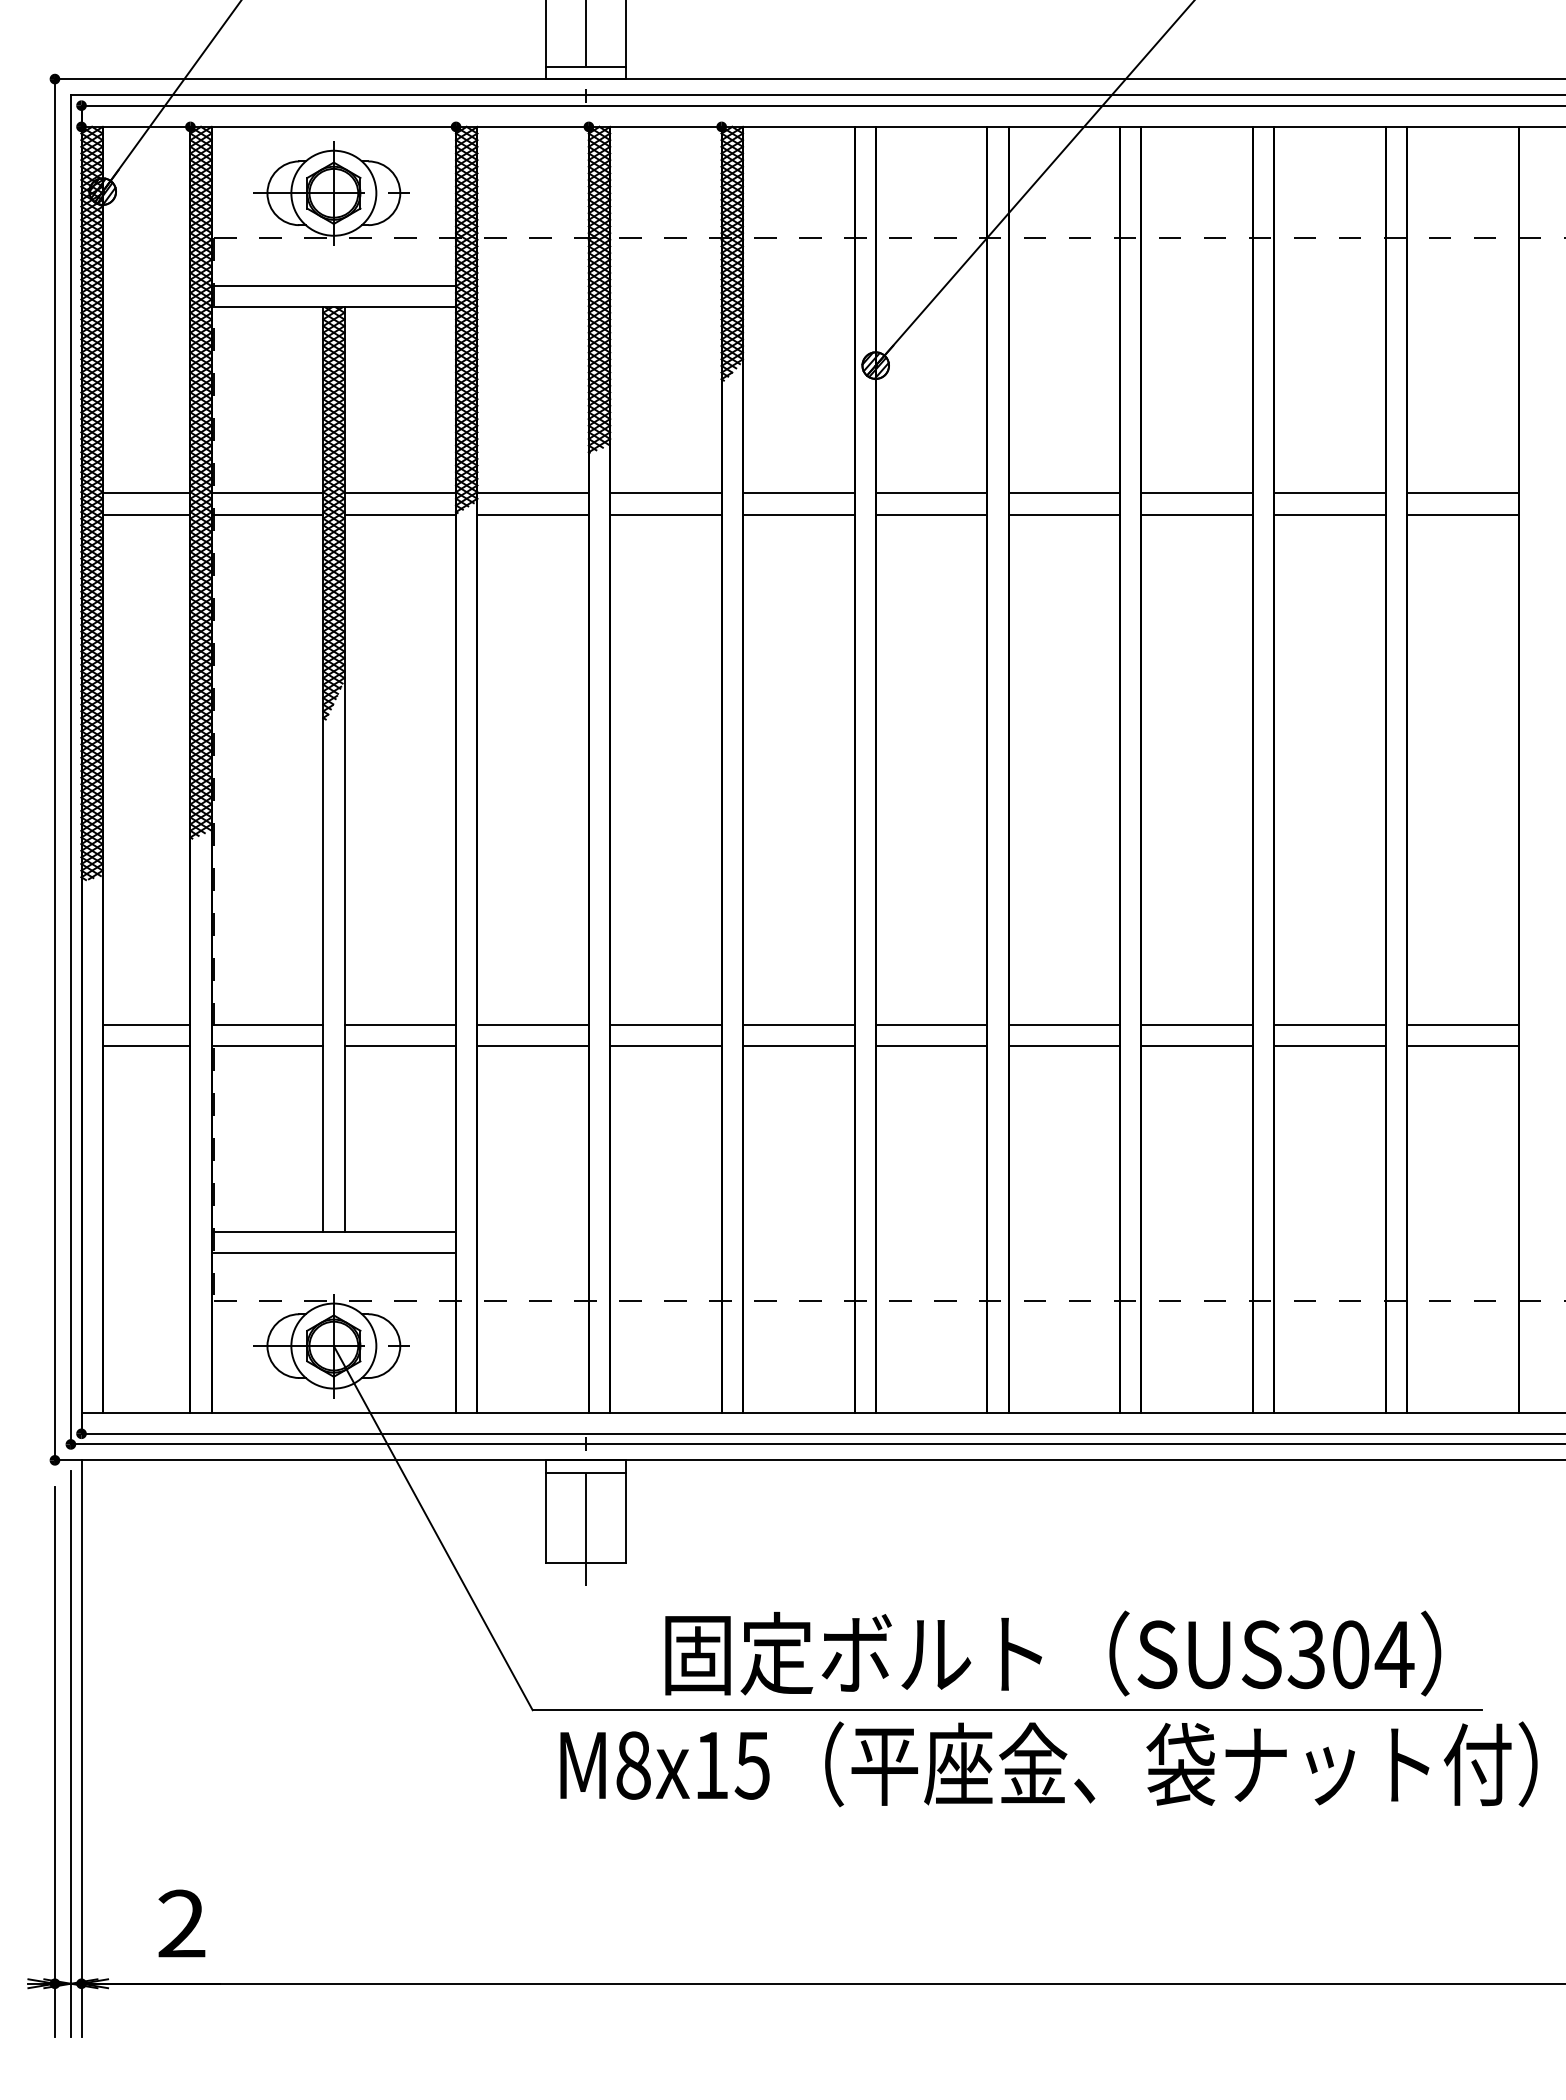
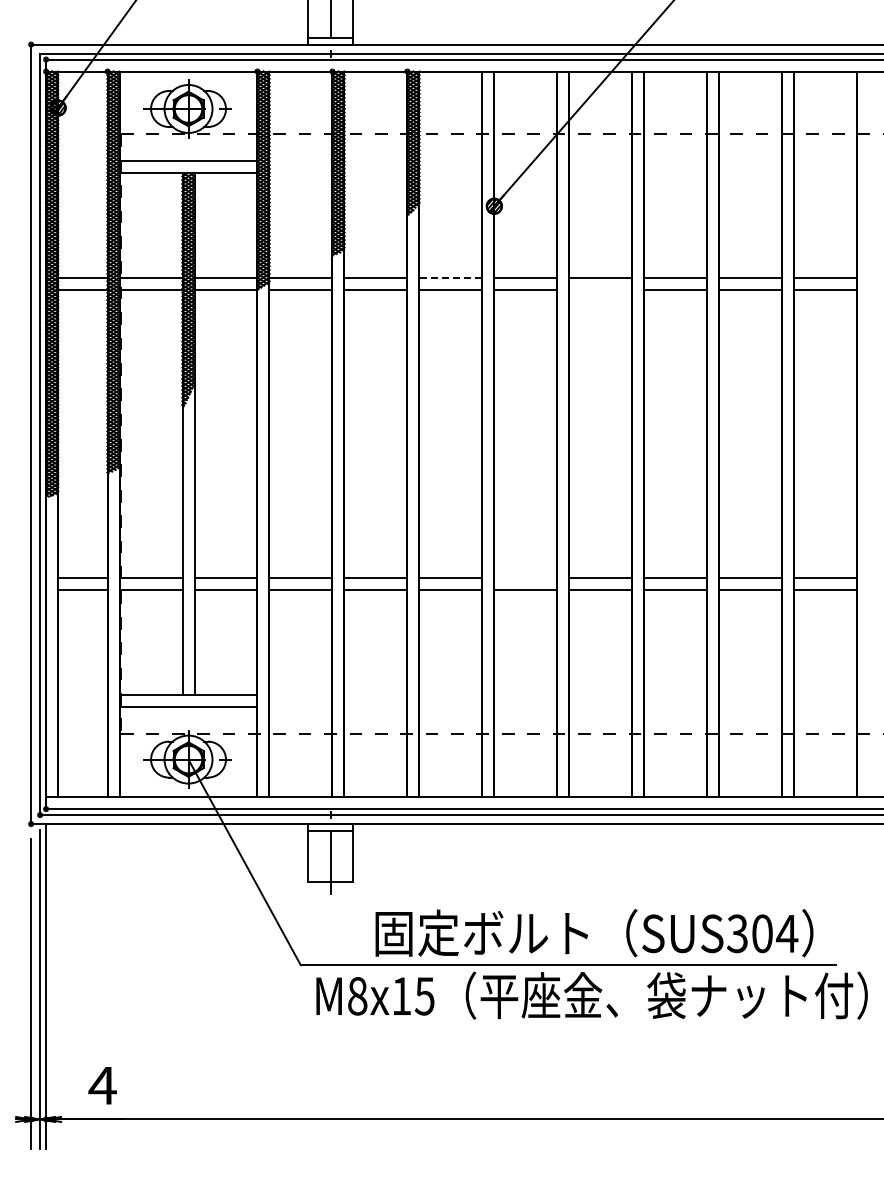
line: (798, 493) -> (450, 278), solid -> dashed
line: (1063, 514) -> (600, 290), removed
line: (930, 1025) -> (525, 578), removed
text: (181, 1923) -> (102, 1085), 2 -> 4

